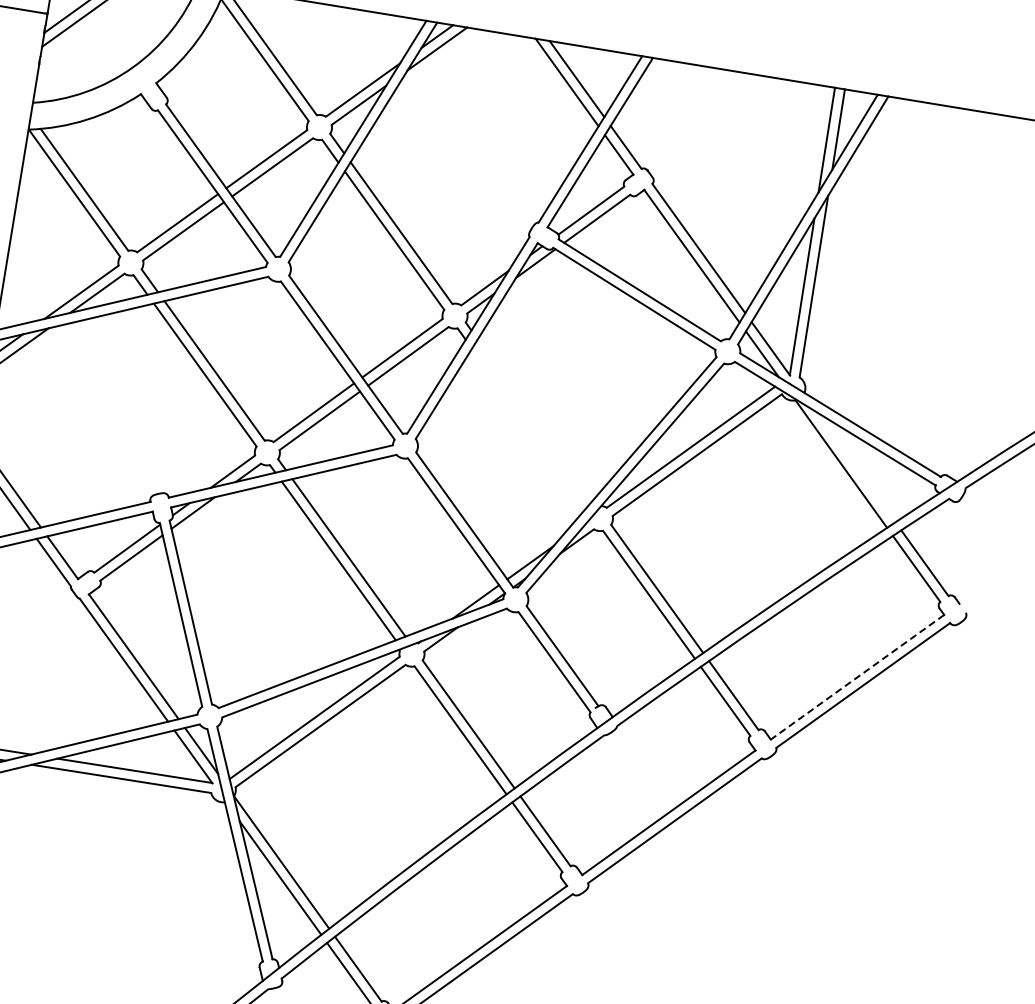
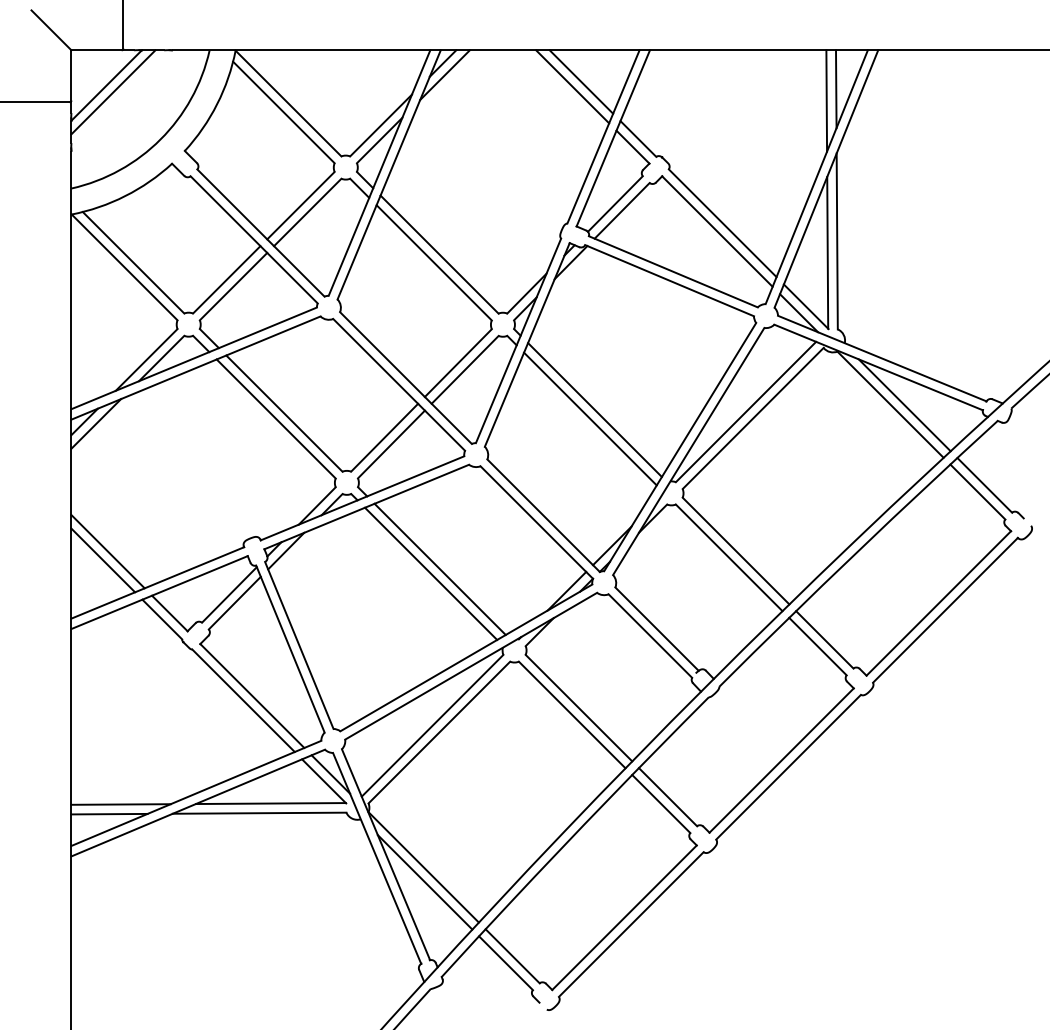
line: (535, 419) -> (594, 409), added
line: (529, 427) -> (590, 418), added
line: (855, 467) -> (904, 405), added
line: (857, 677) -> (938, 603), dashed -> solid

